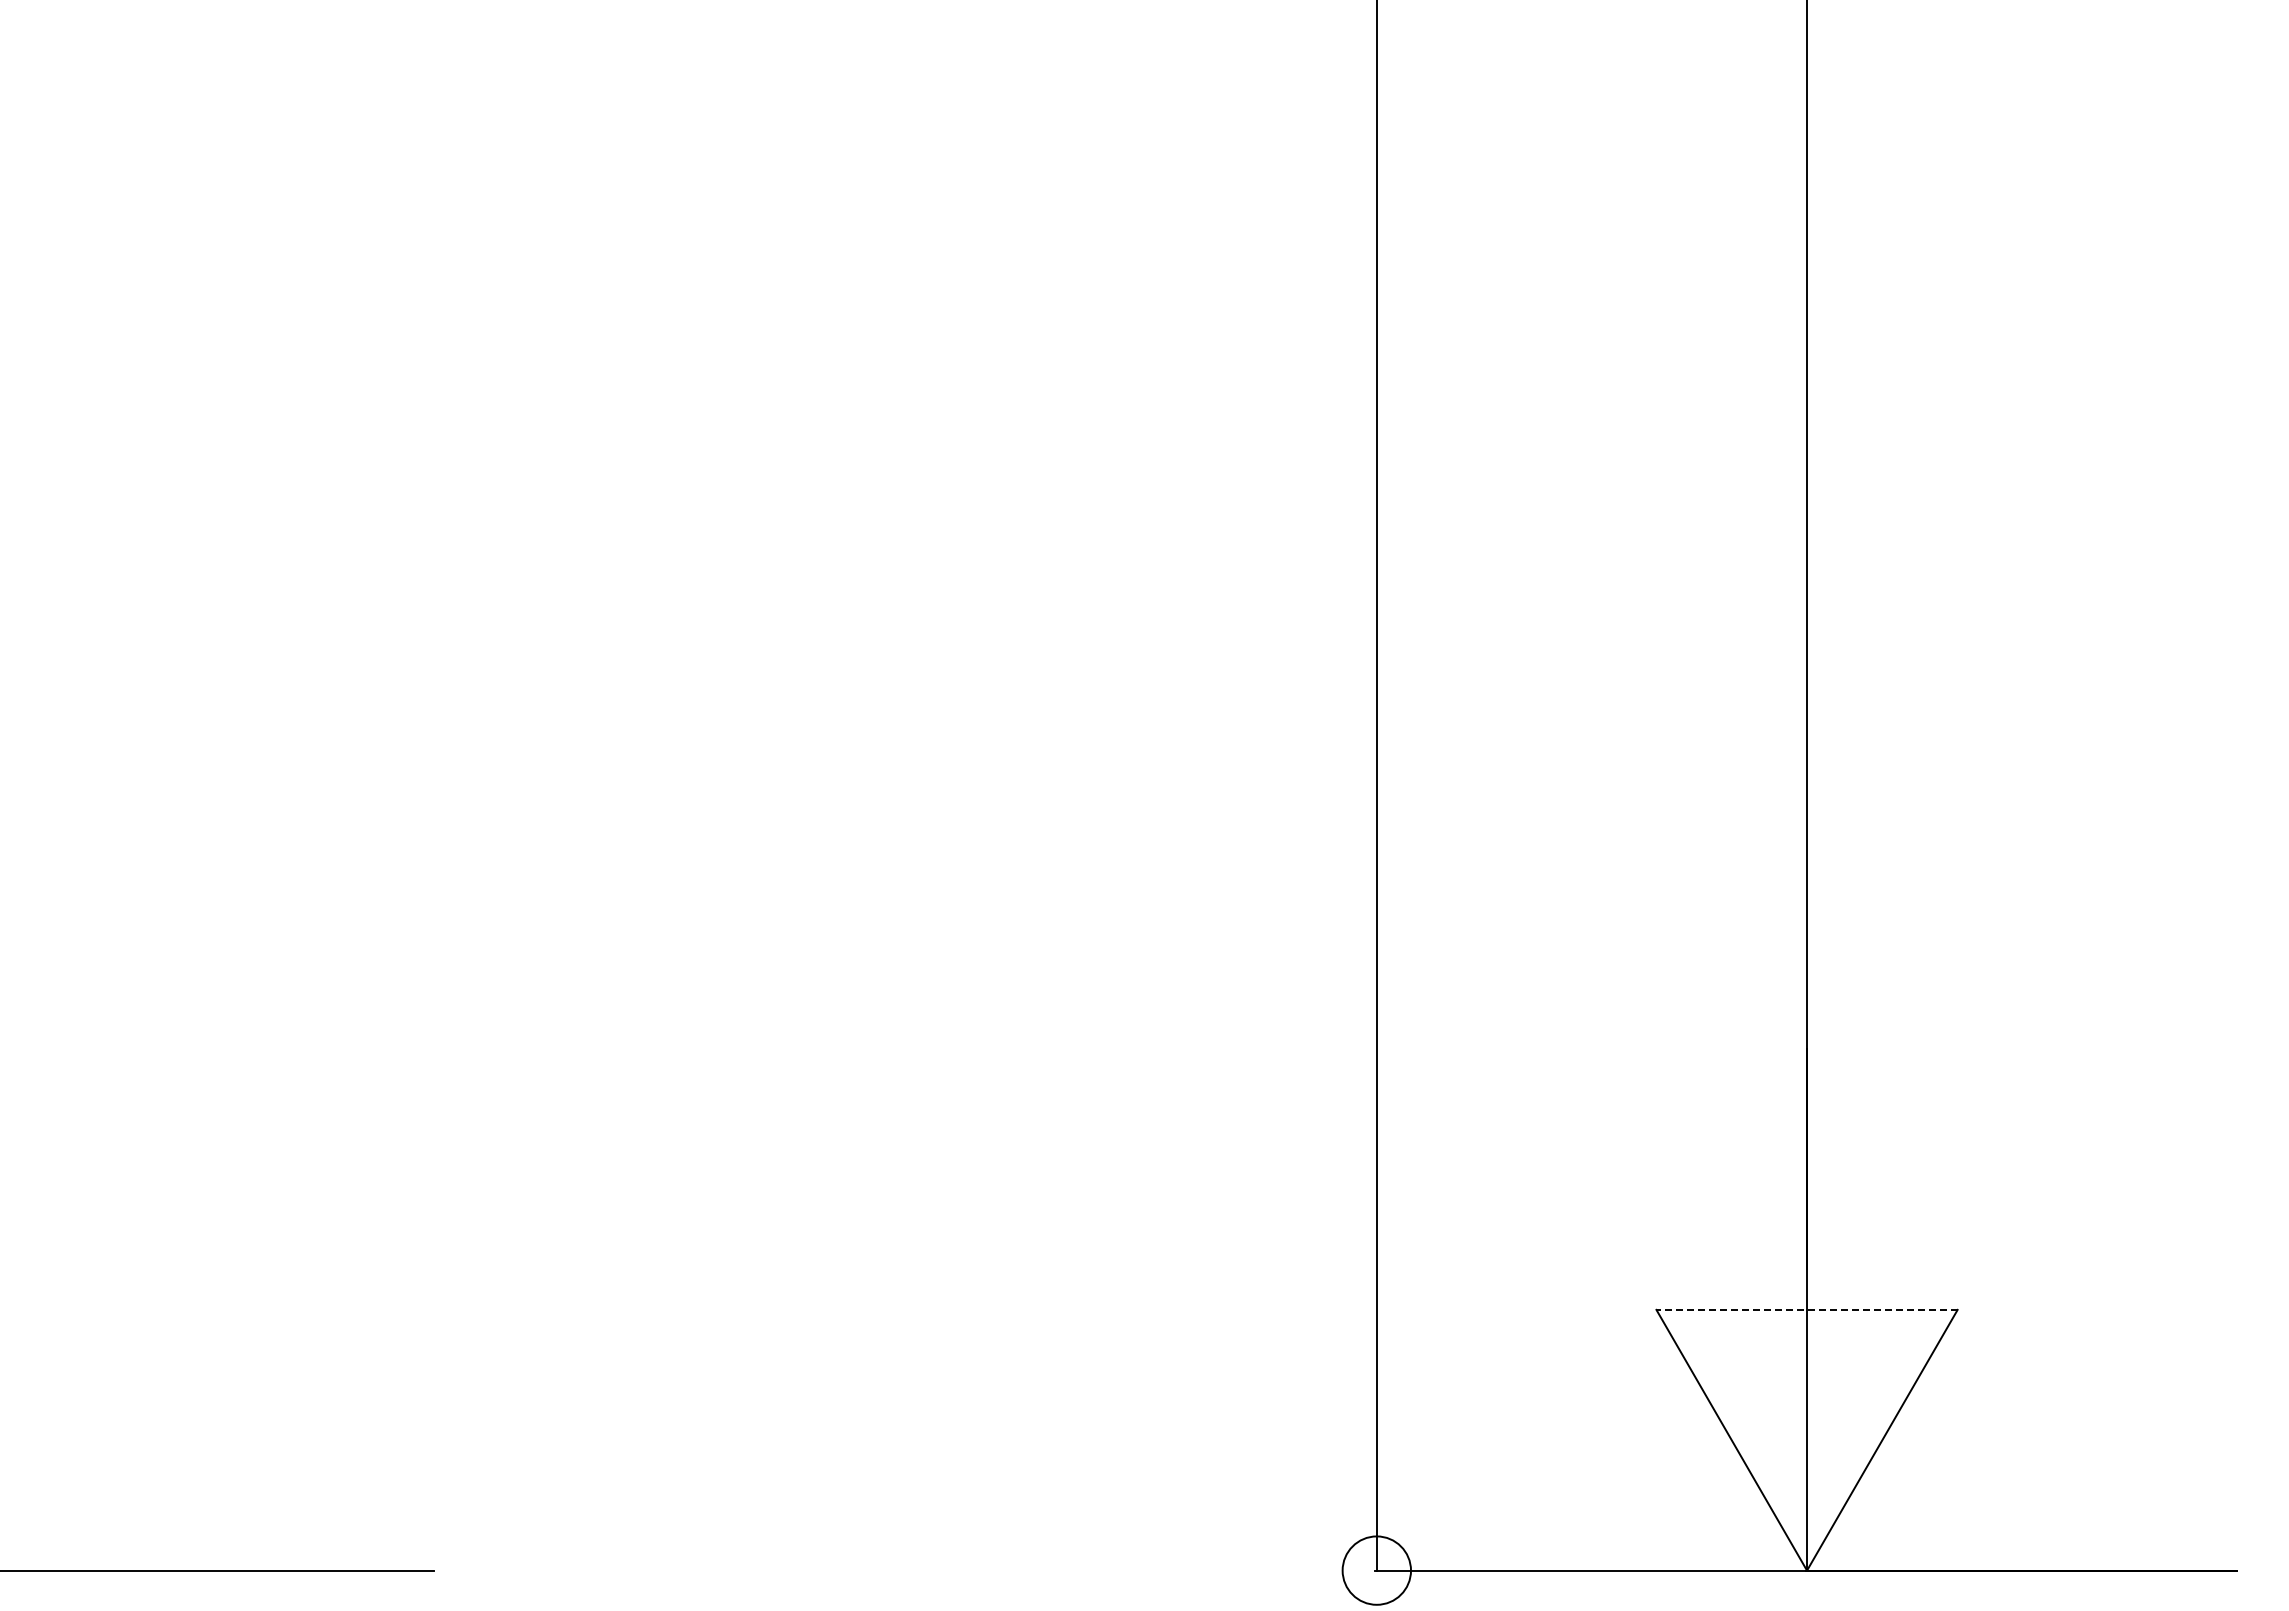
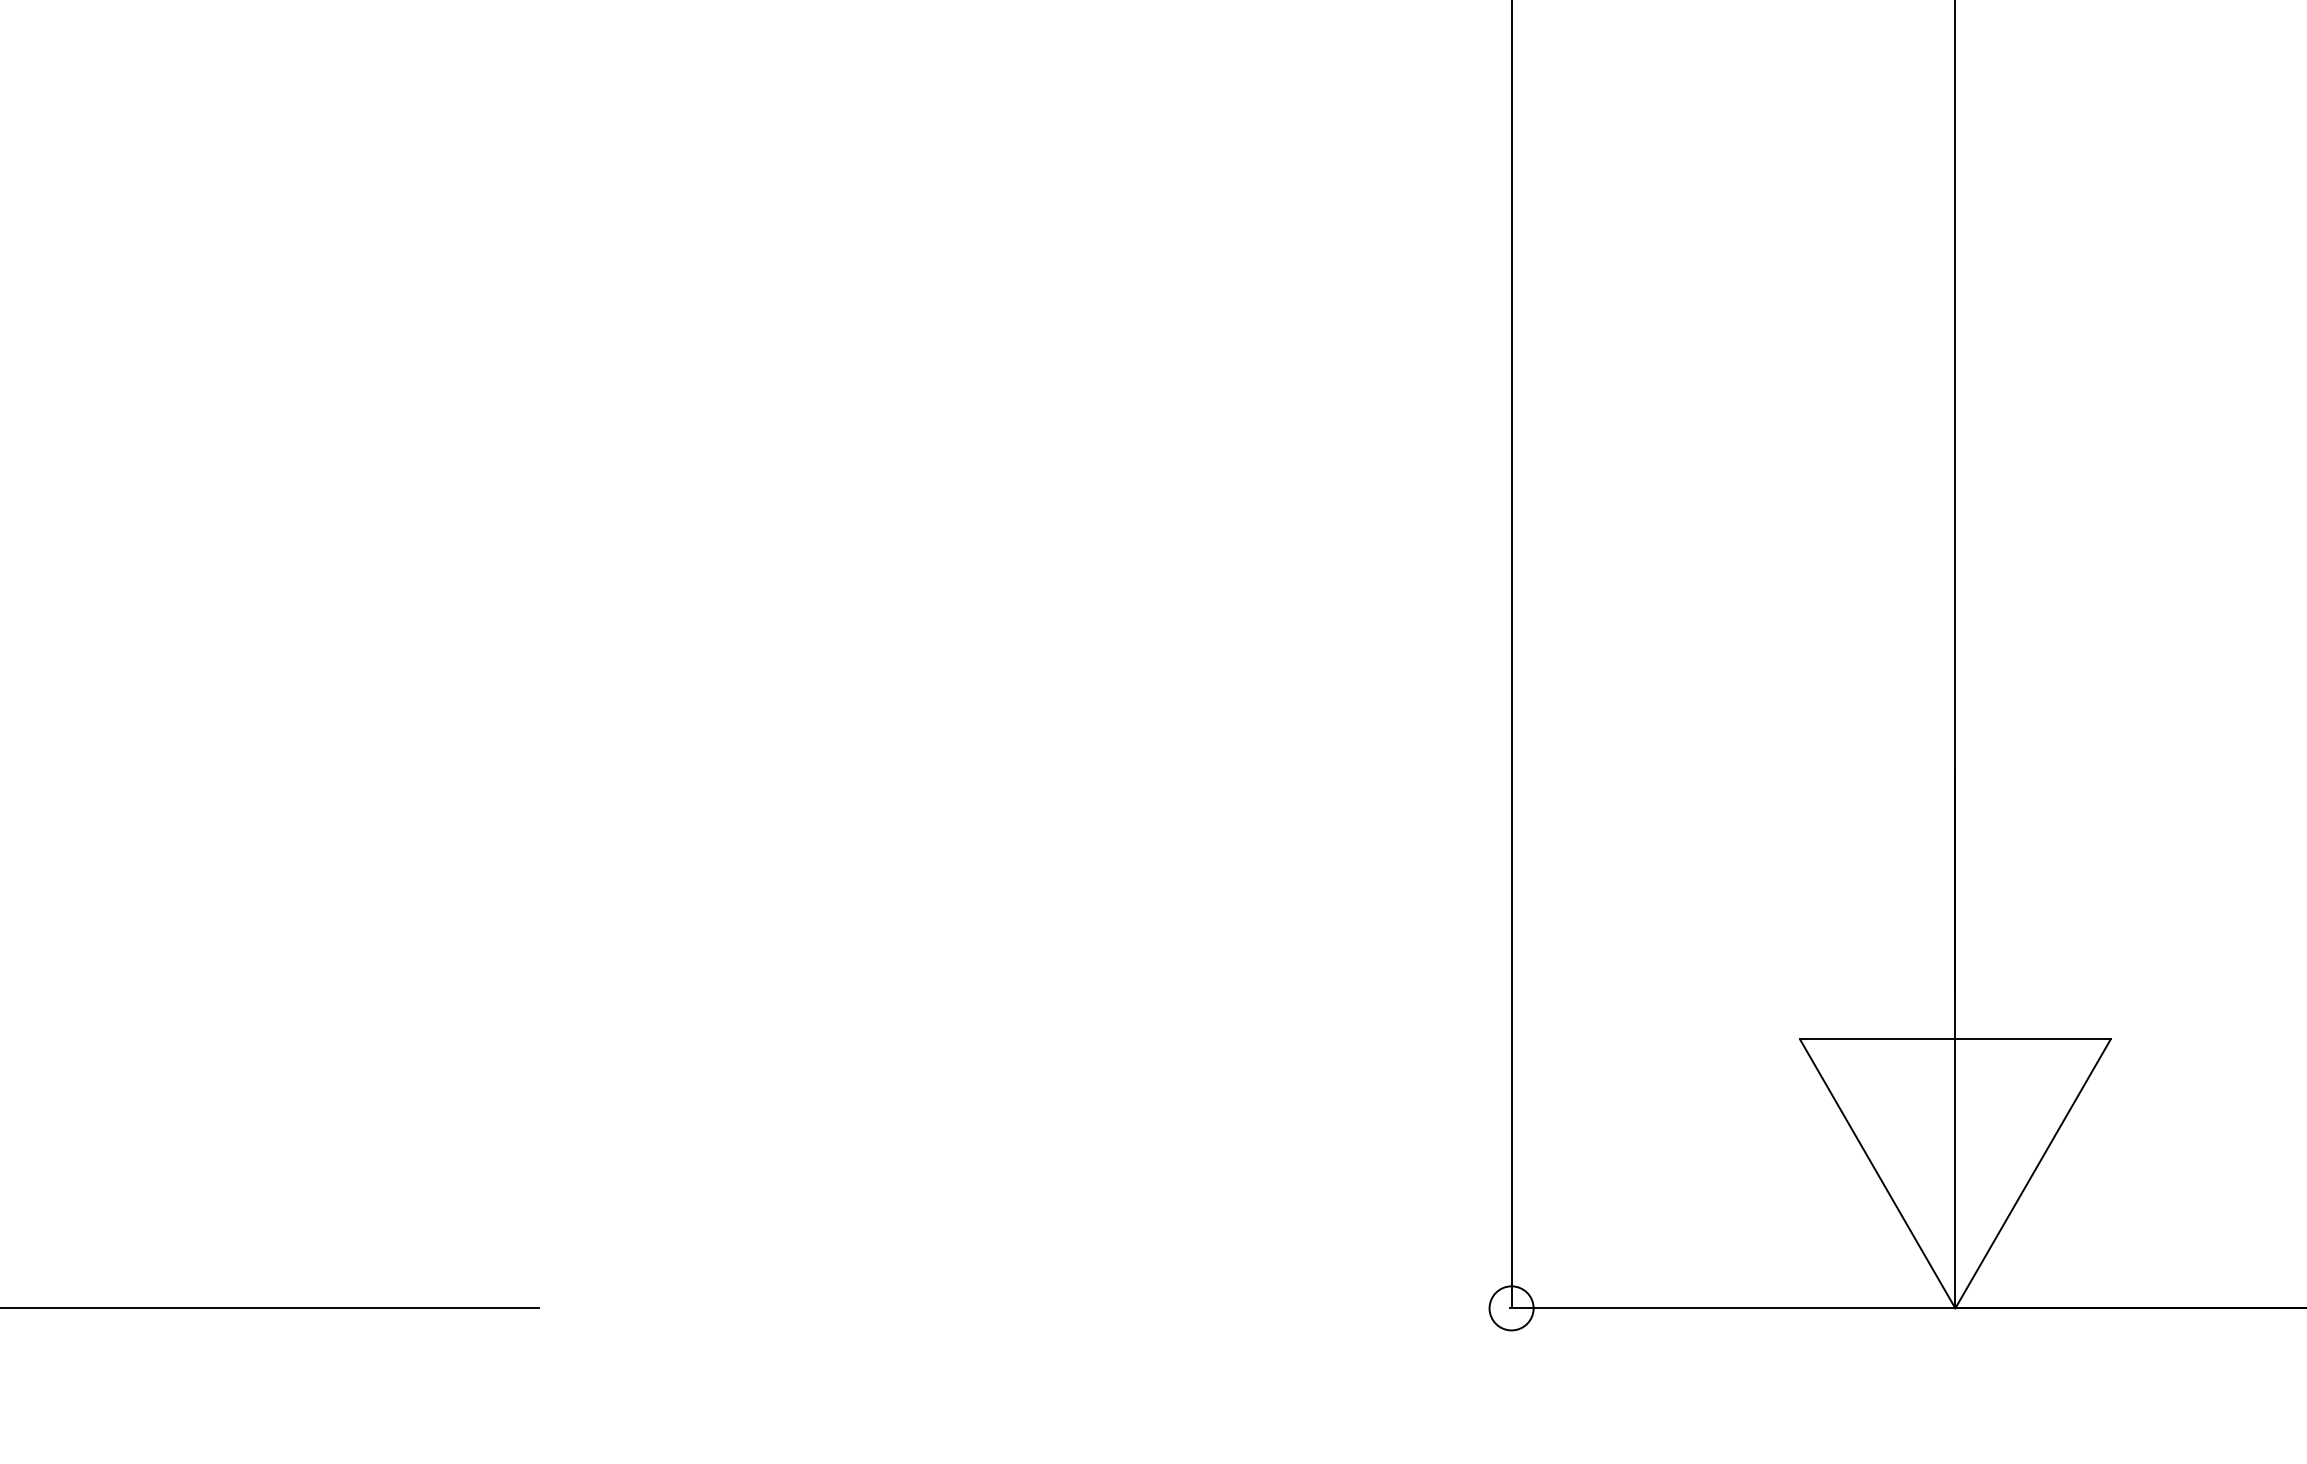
line: (1807, 1309) -> (1955, 1039), dashed -> solid
circle: (1376, 1570) -> (1511, 1308), size x0.62

